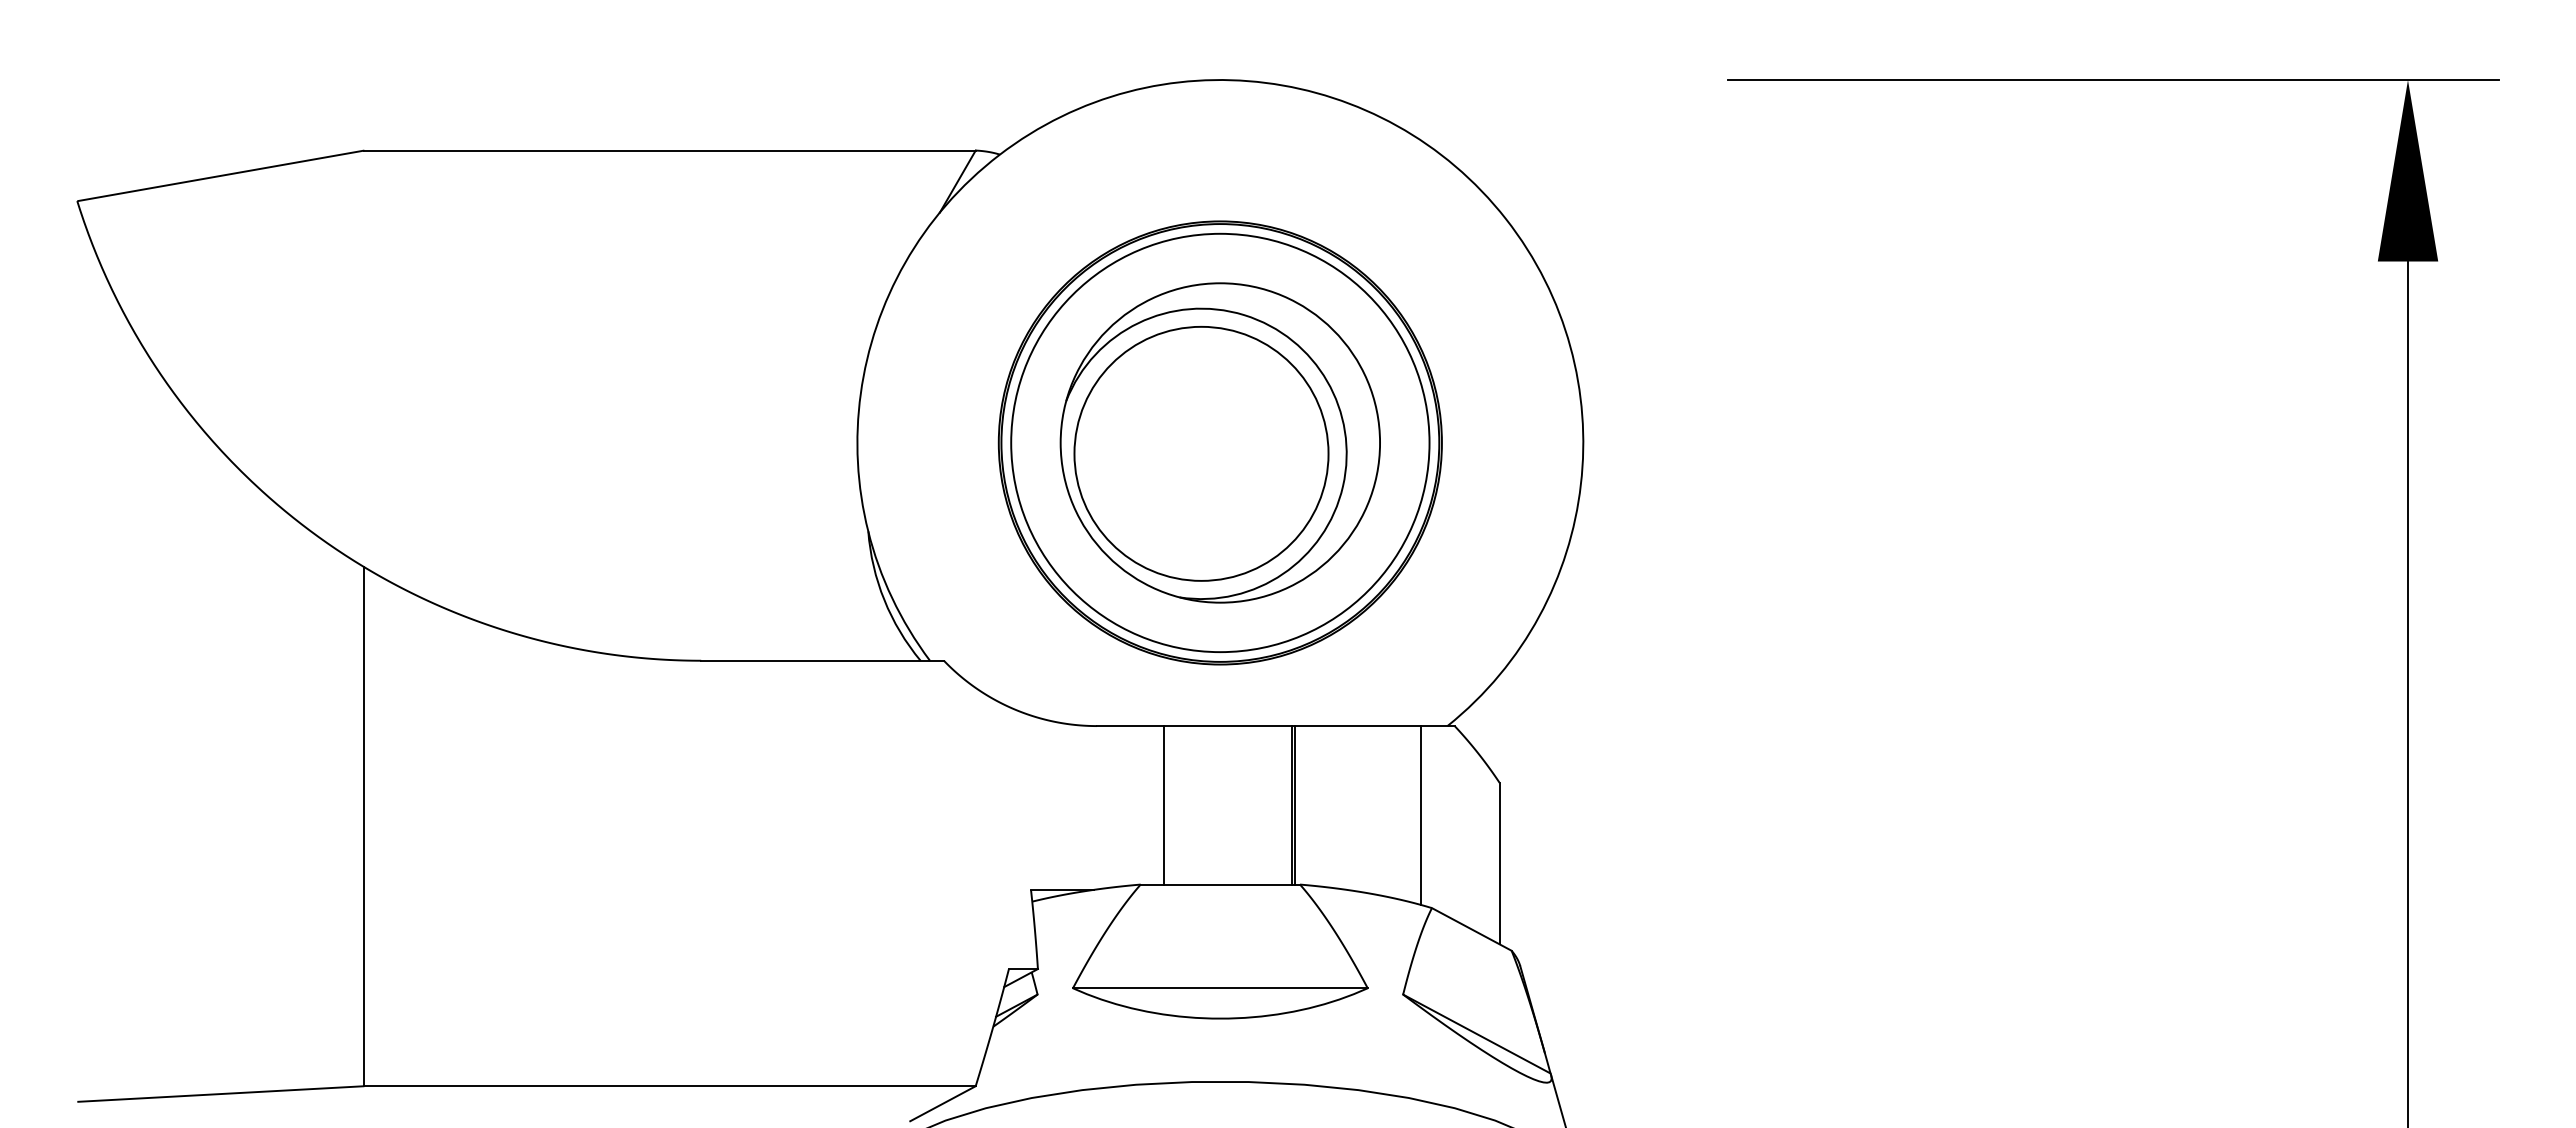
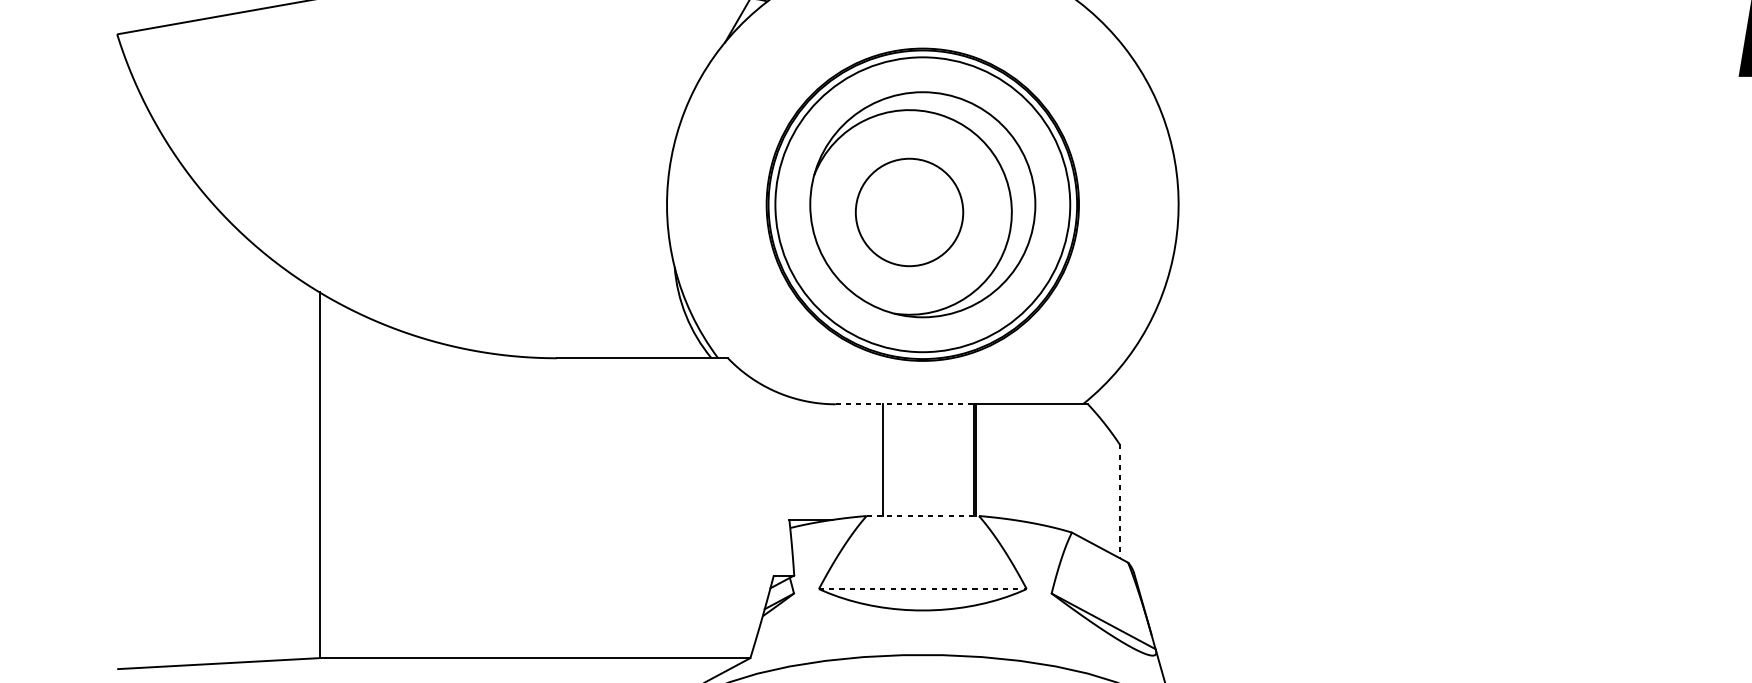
circle: (1201, 453) -> (909, 212), size x0.6
line: (1194, 726) -> (904, 404), solid -> dashed
line: (1421, 815) -> (1064, 467), removed
line: (1499, 863) -> (1119, 501), solid -> dashed
line: (1220, 884) -> (922, 515), solid -> dashed
line: (1220, 988) -> (922, 589), solid -> dashed

